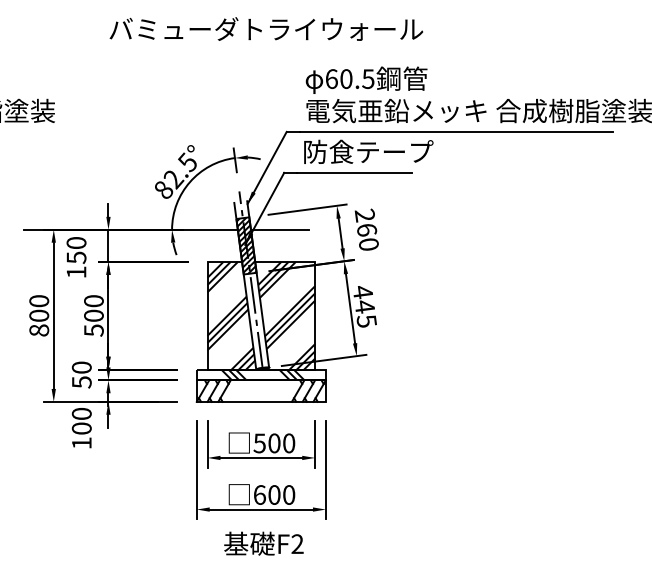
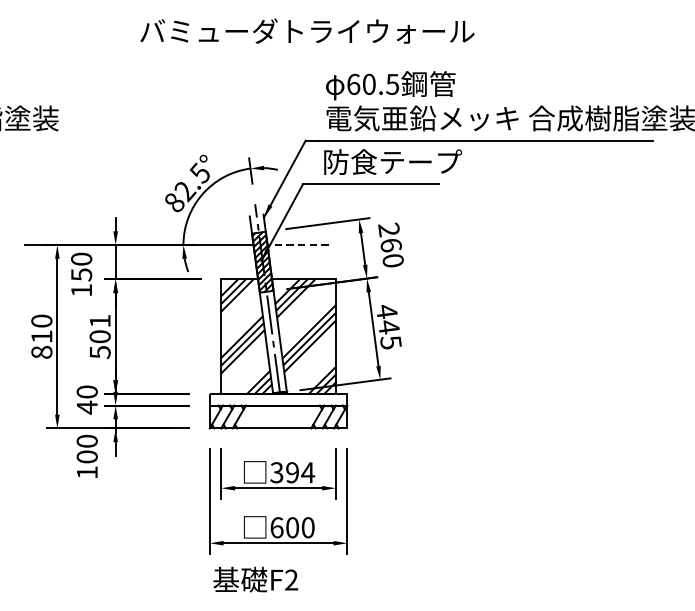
text: (265, 28) -> (306, 30), moved
line: (279, 229) -> (297, 244), solid -> dashed
text: (93, 301) -> (99, 321), 500 -> 501
text: (39, 315) -> (42, 336), 800 -> 810
hatch: (262, 374) -> (279, 399), removed
text: (81, 382) -> (86, 407), 50 -> 40
text: (274, 443) -> (292, 472), 500 -> 394
text: (263, 543) -> (255, 579), moved

